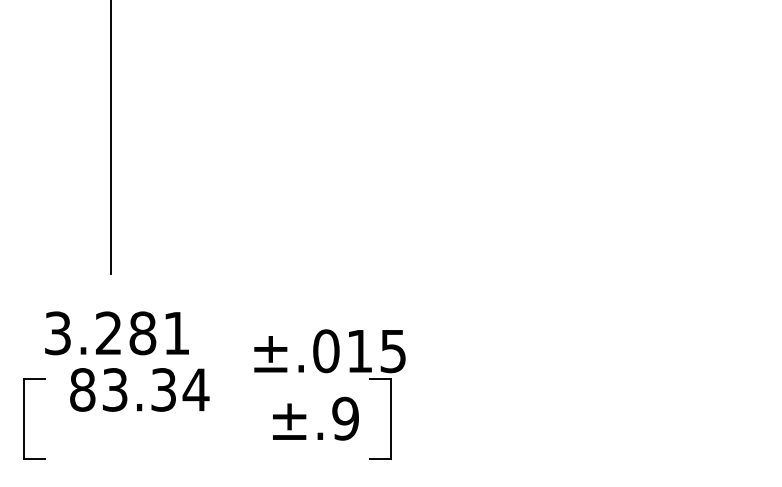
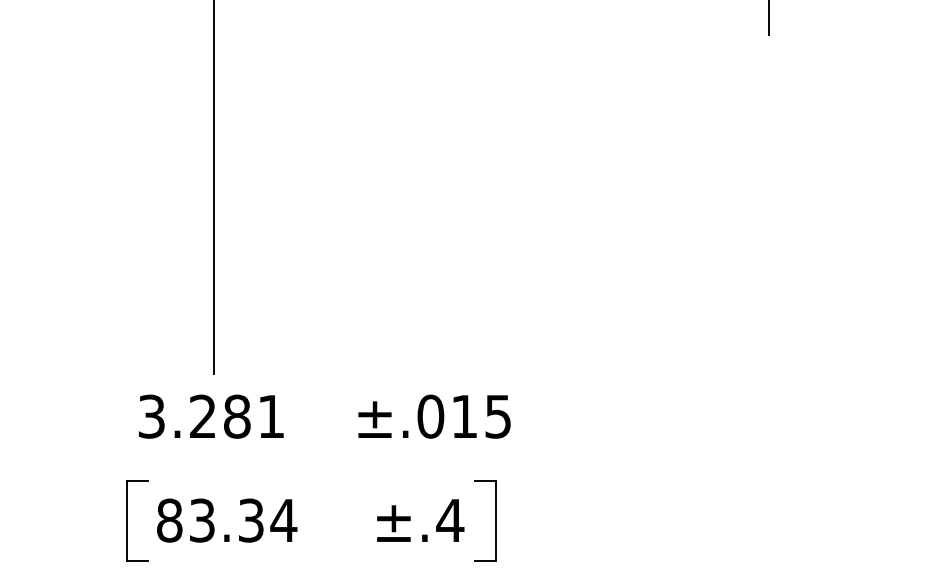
text: (117, 333) -> (211, 416), moved
text: (329, 351) -> (434, 416), moved
text: (140, 389) -> (227, 520), moved
text: (345, 418) -> (450, 520), ±.9 -> ±.4

